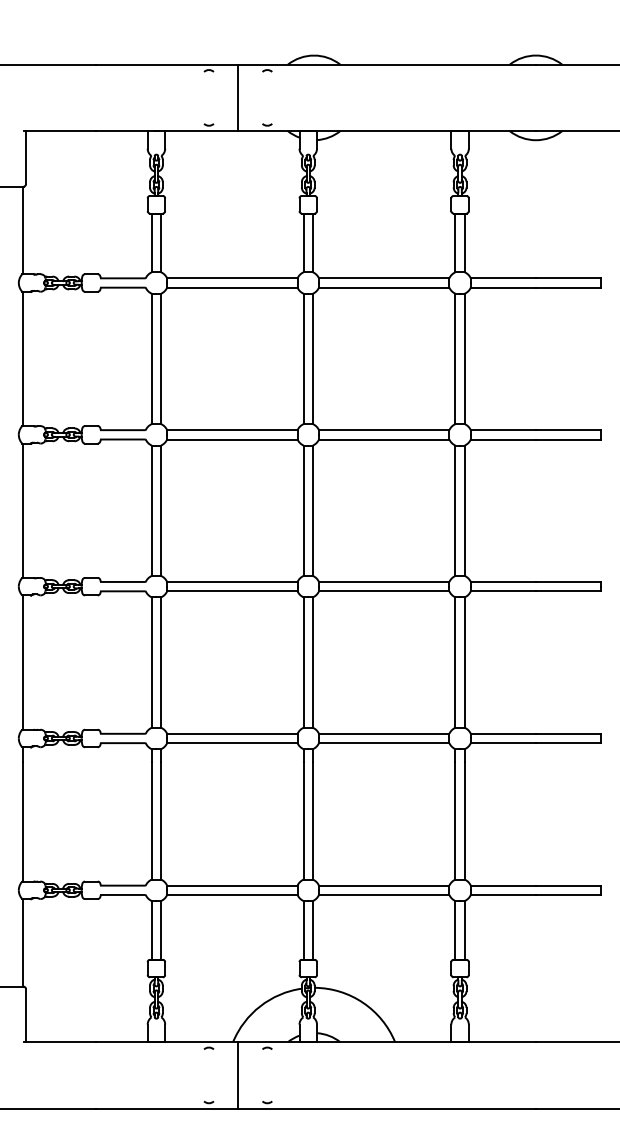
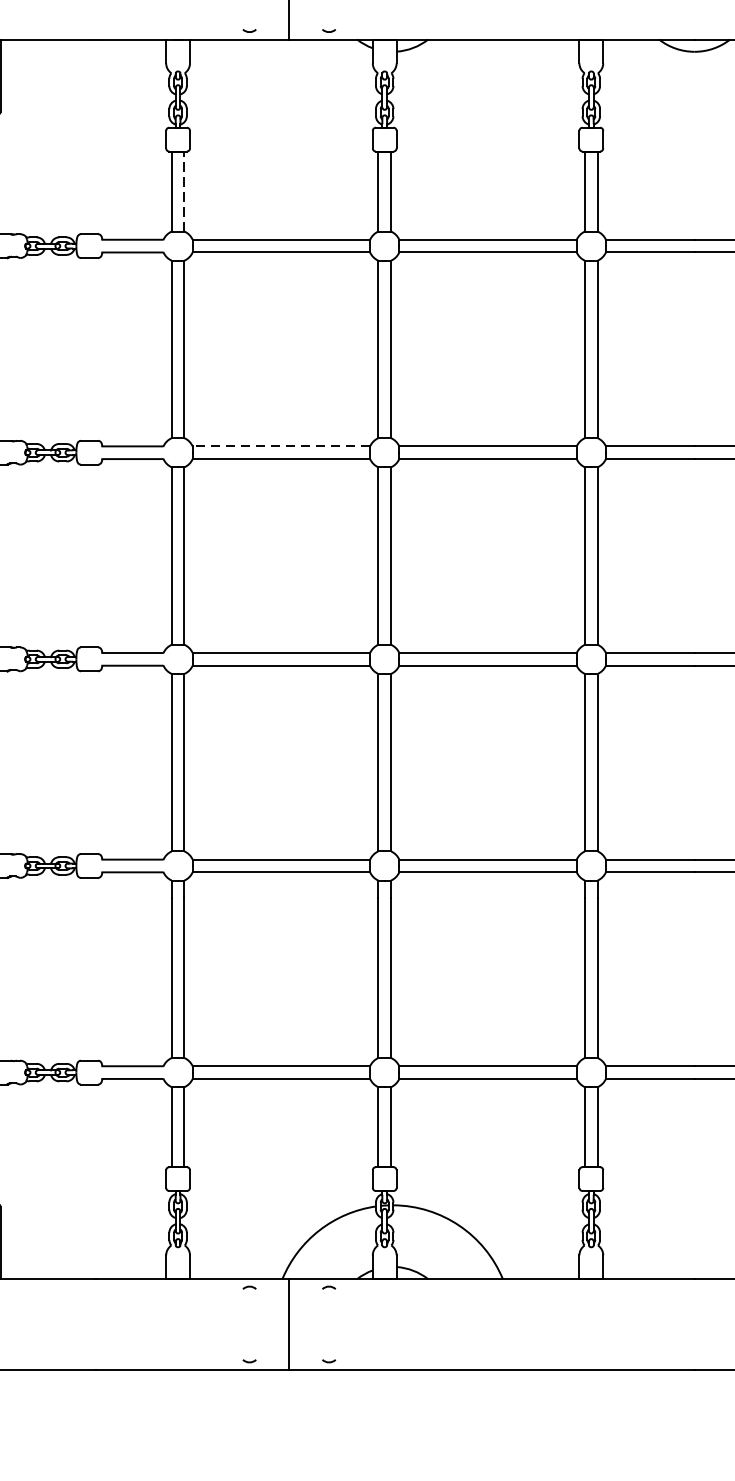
line: (161, 242) -> (184, 190), solid -> dashed
line: (231, 430) -> (280, 446), solid -> dashed

